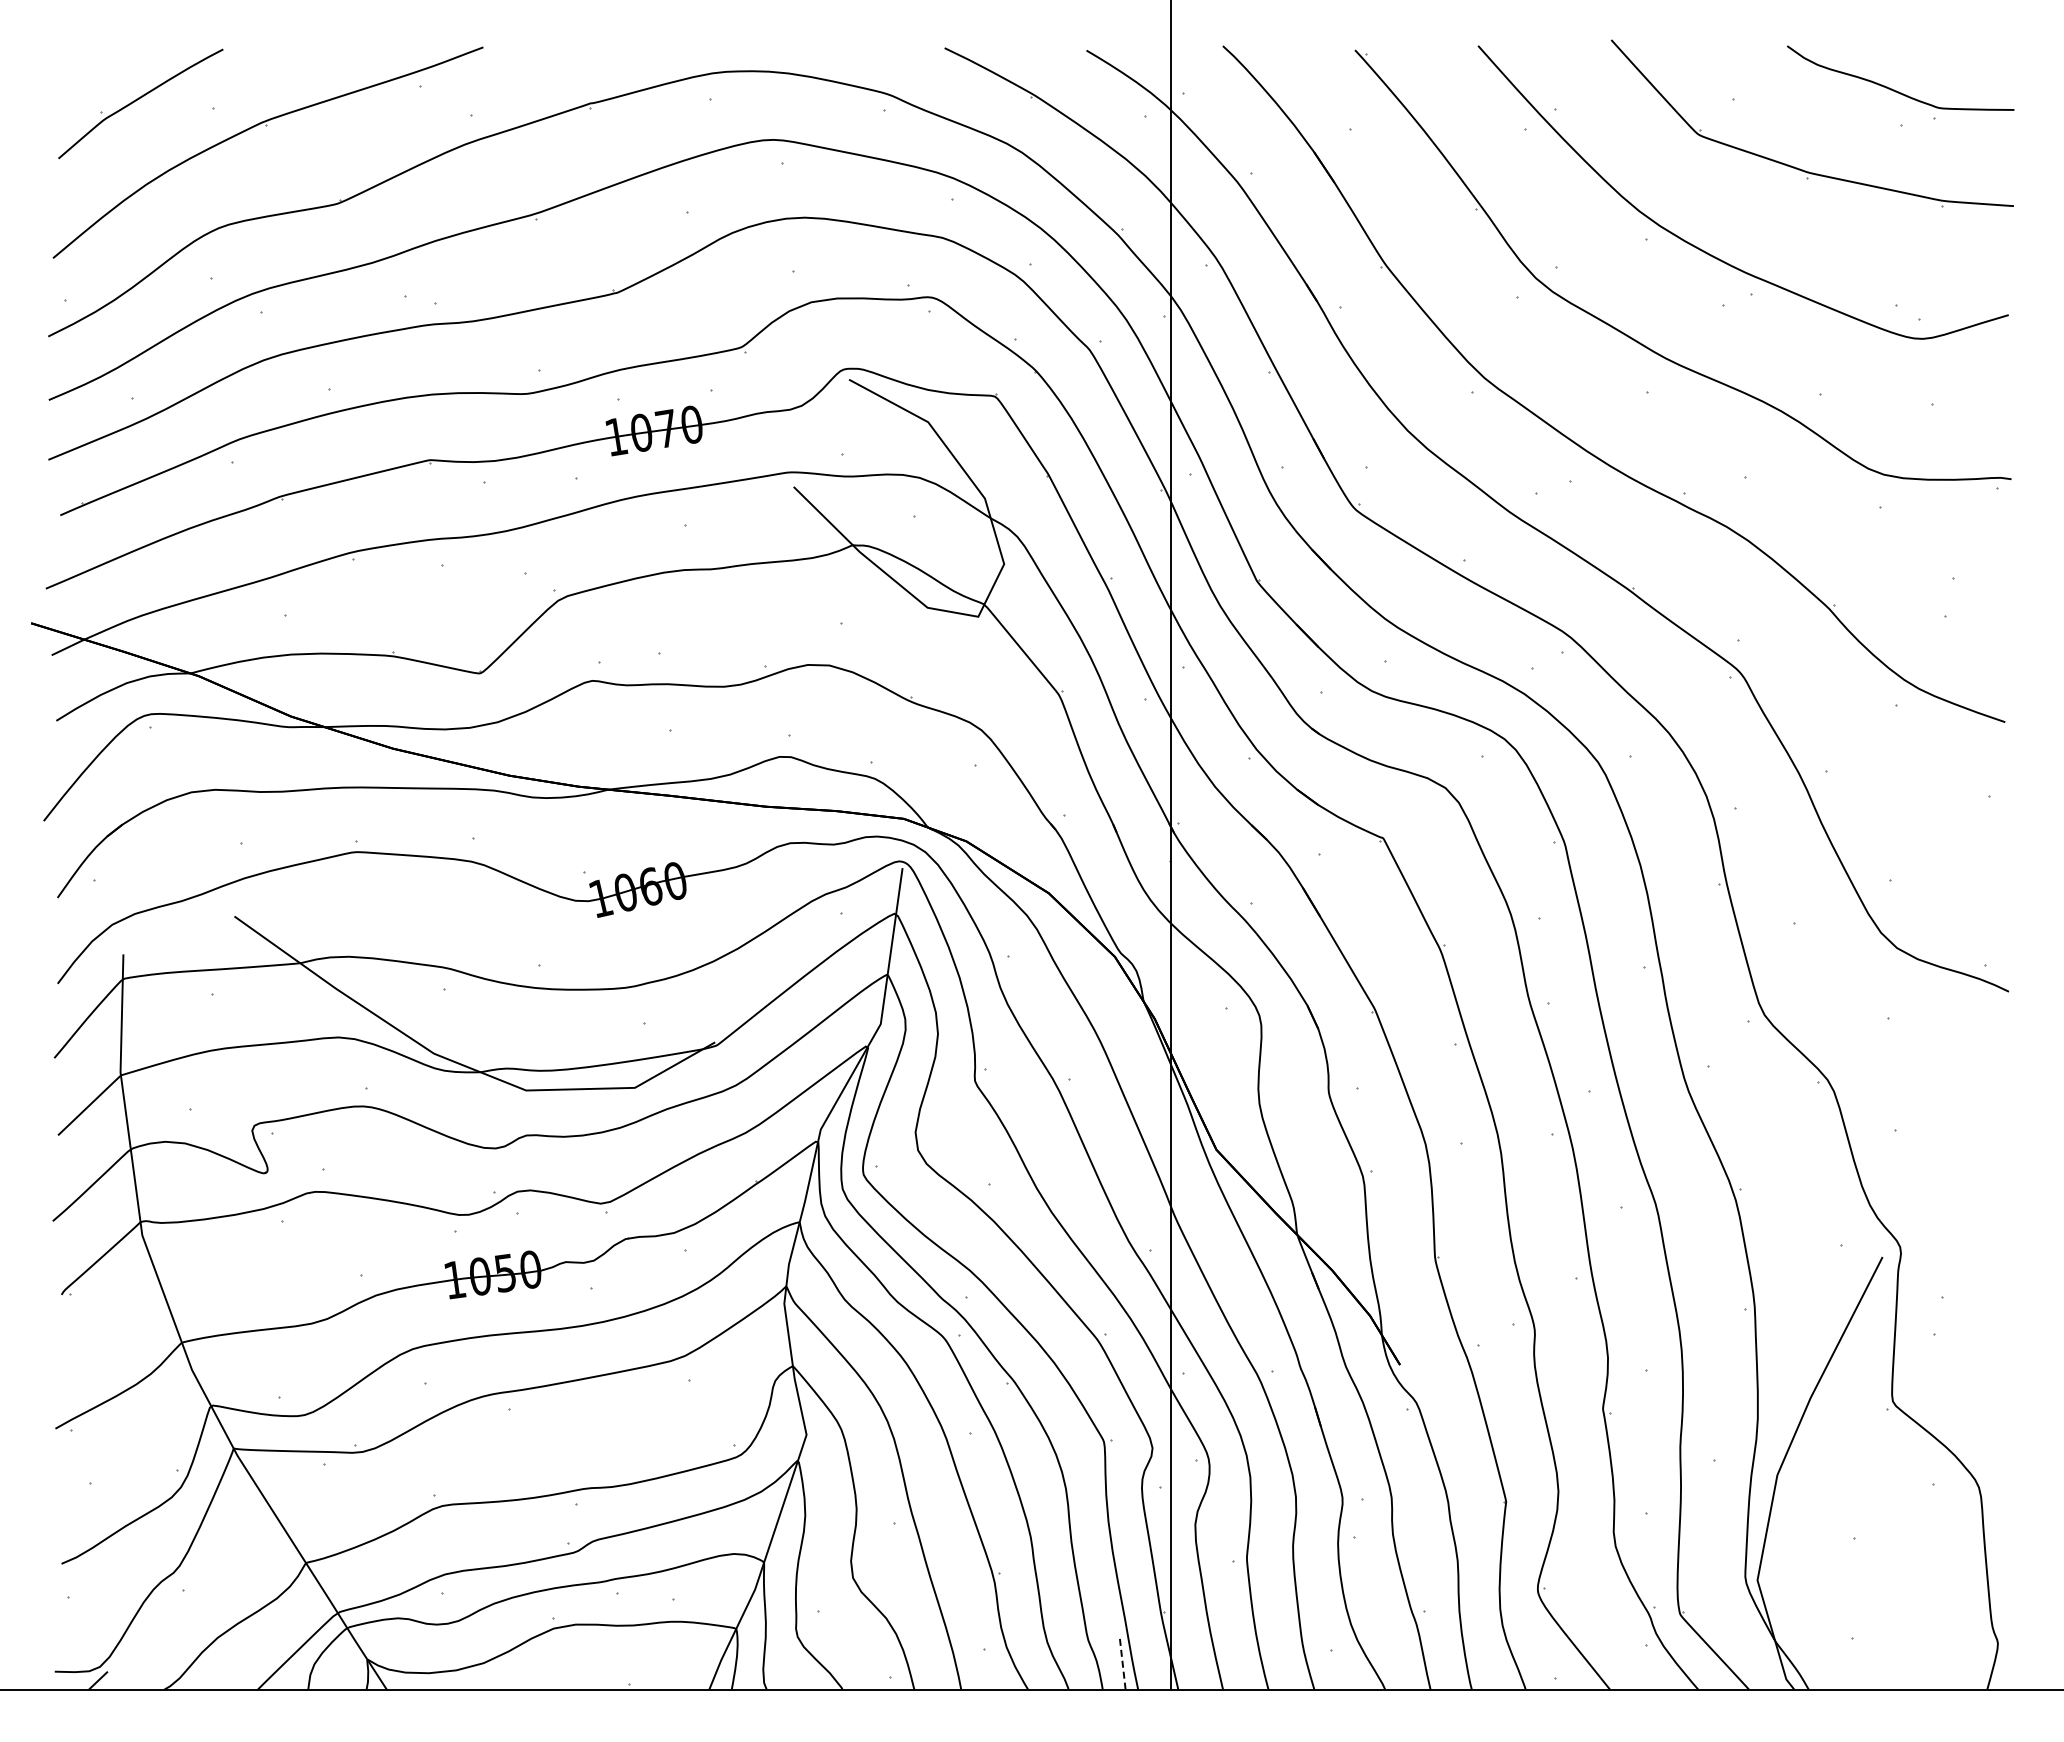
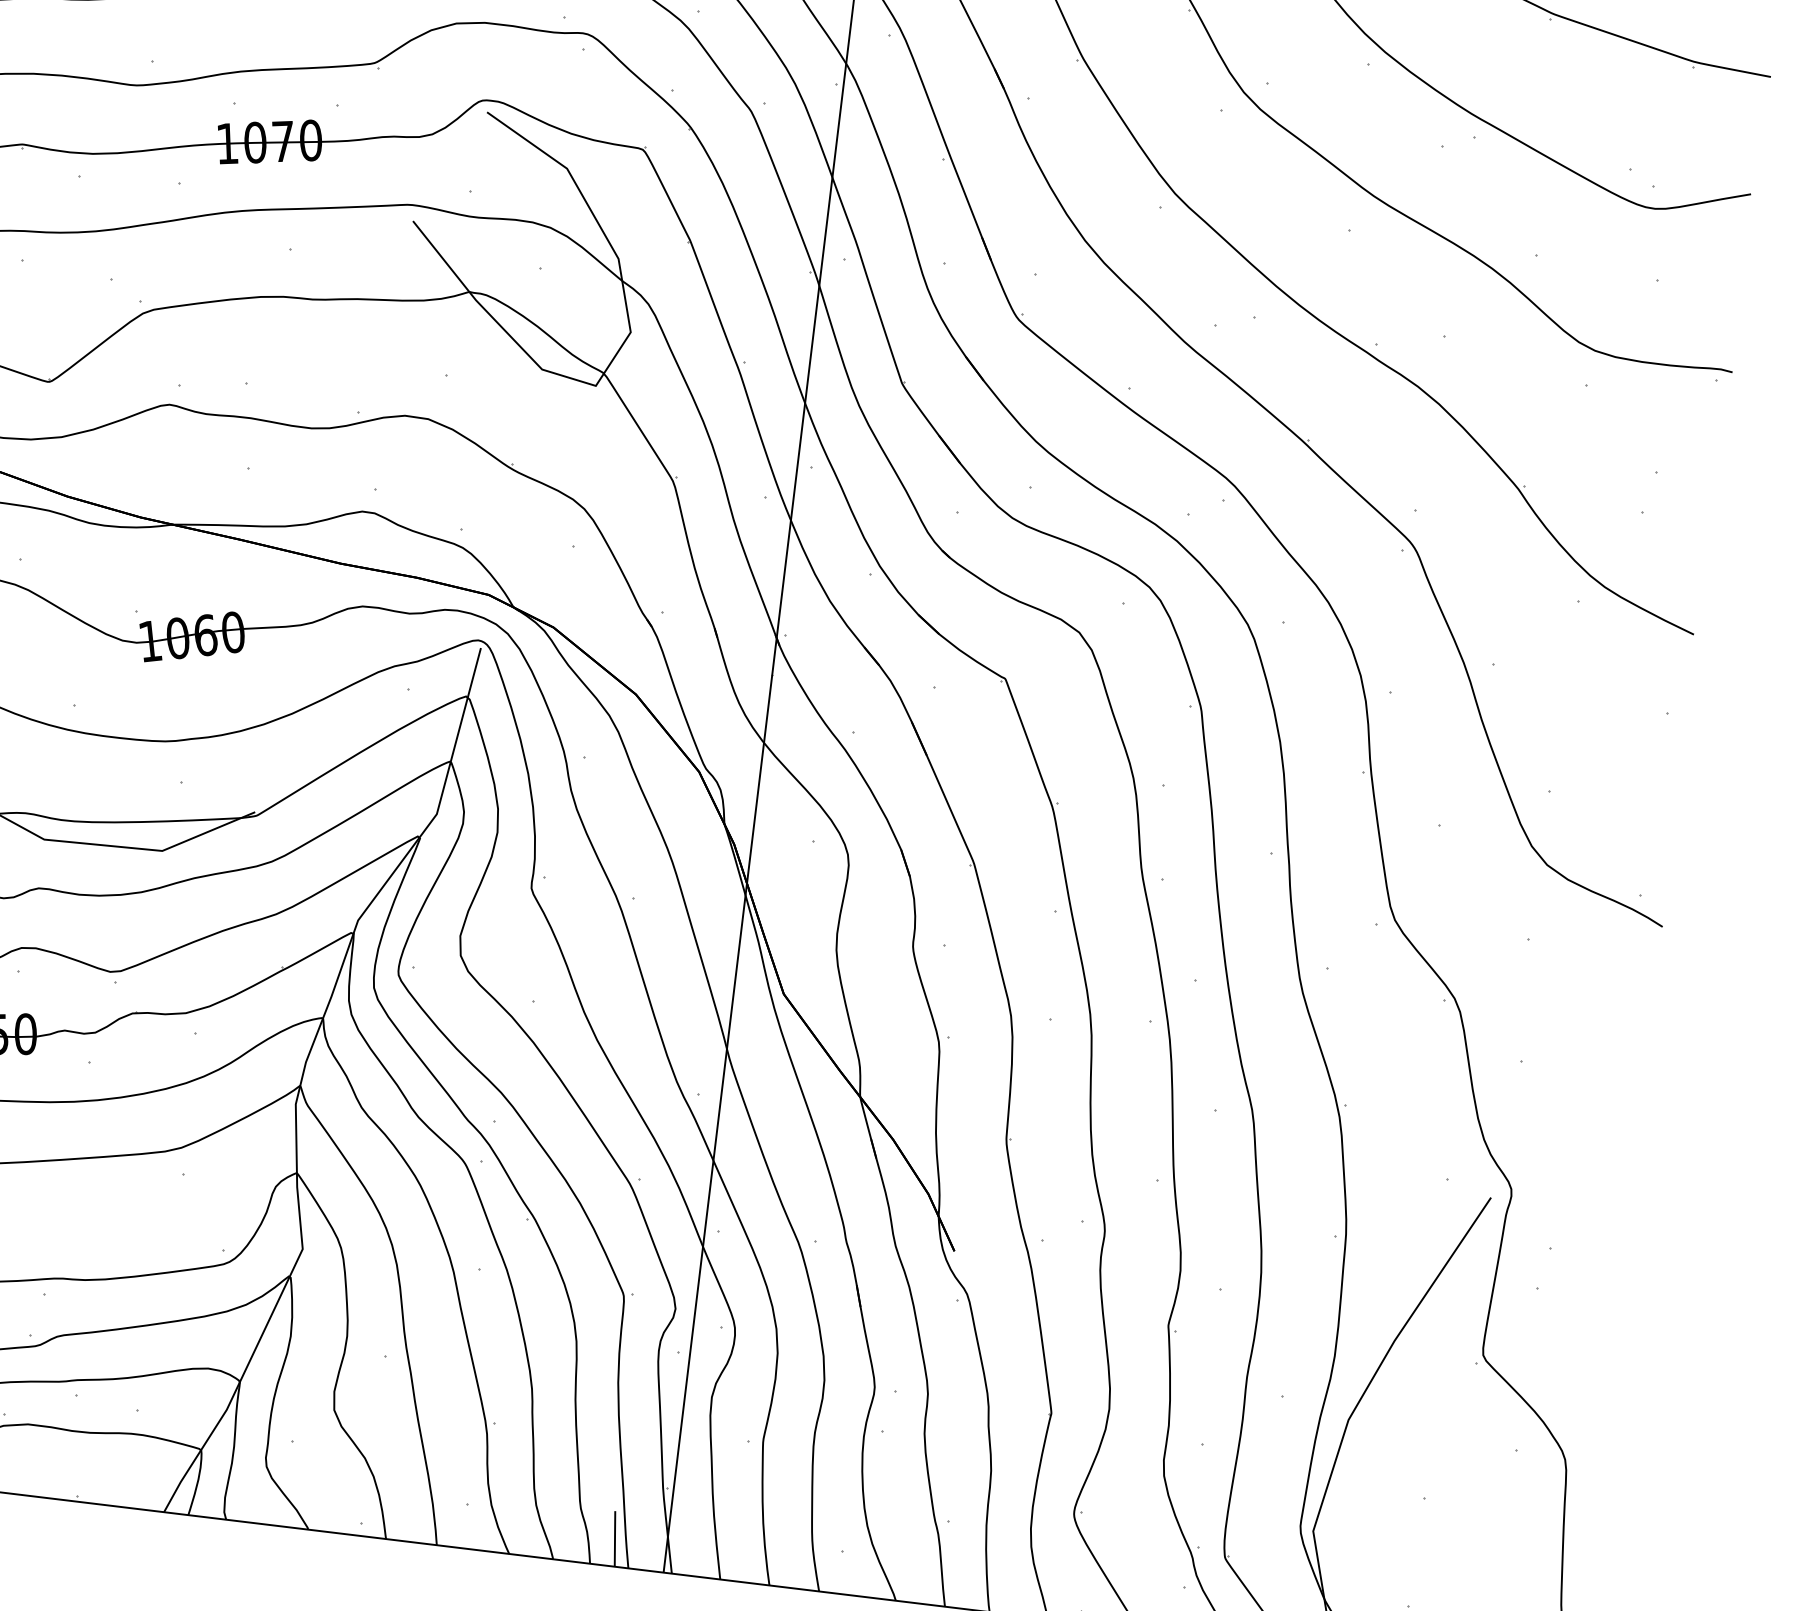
line: (1122, 1664) -> (614, 1539), dashed -> solid

